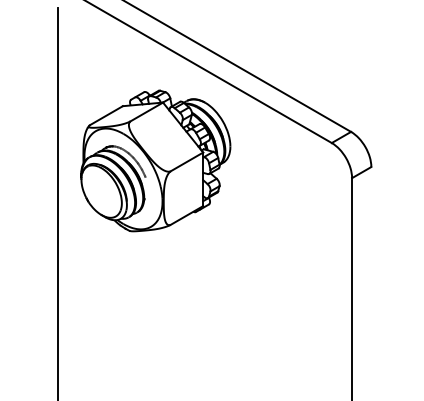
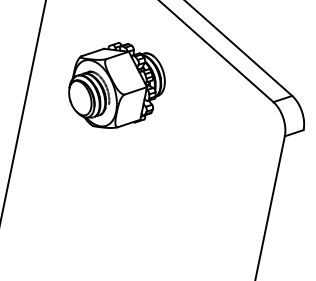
part: (155, 160) -> (116, 85), size x0.7

